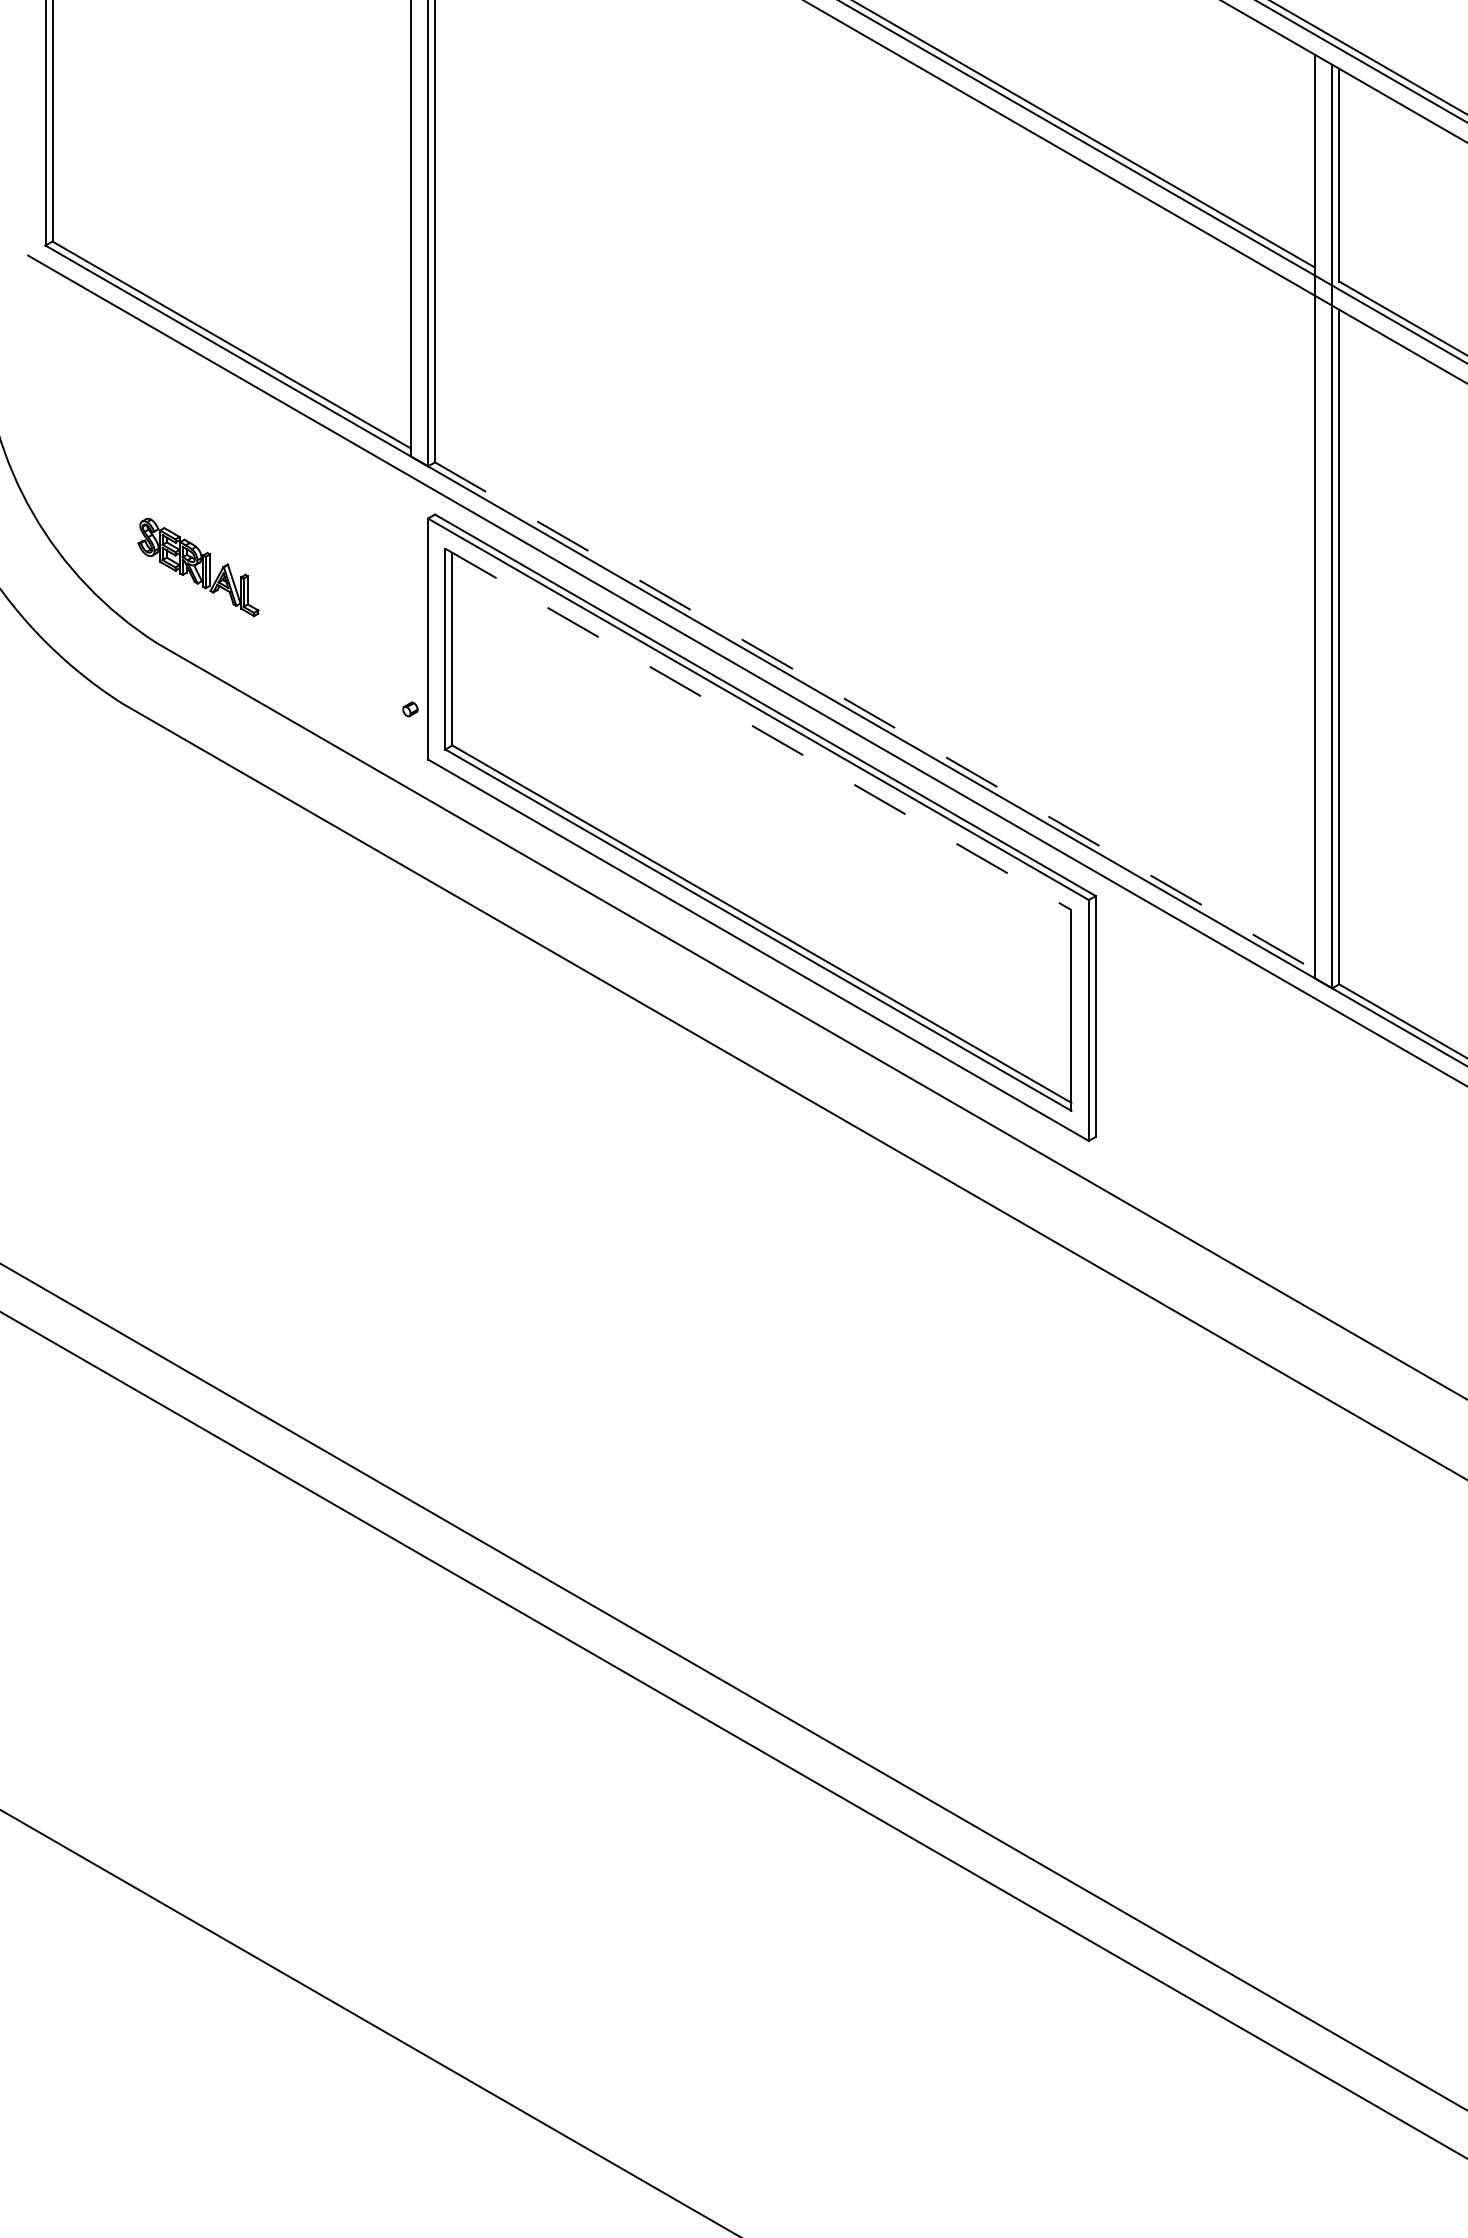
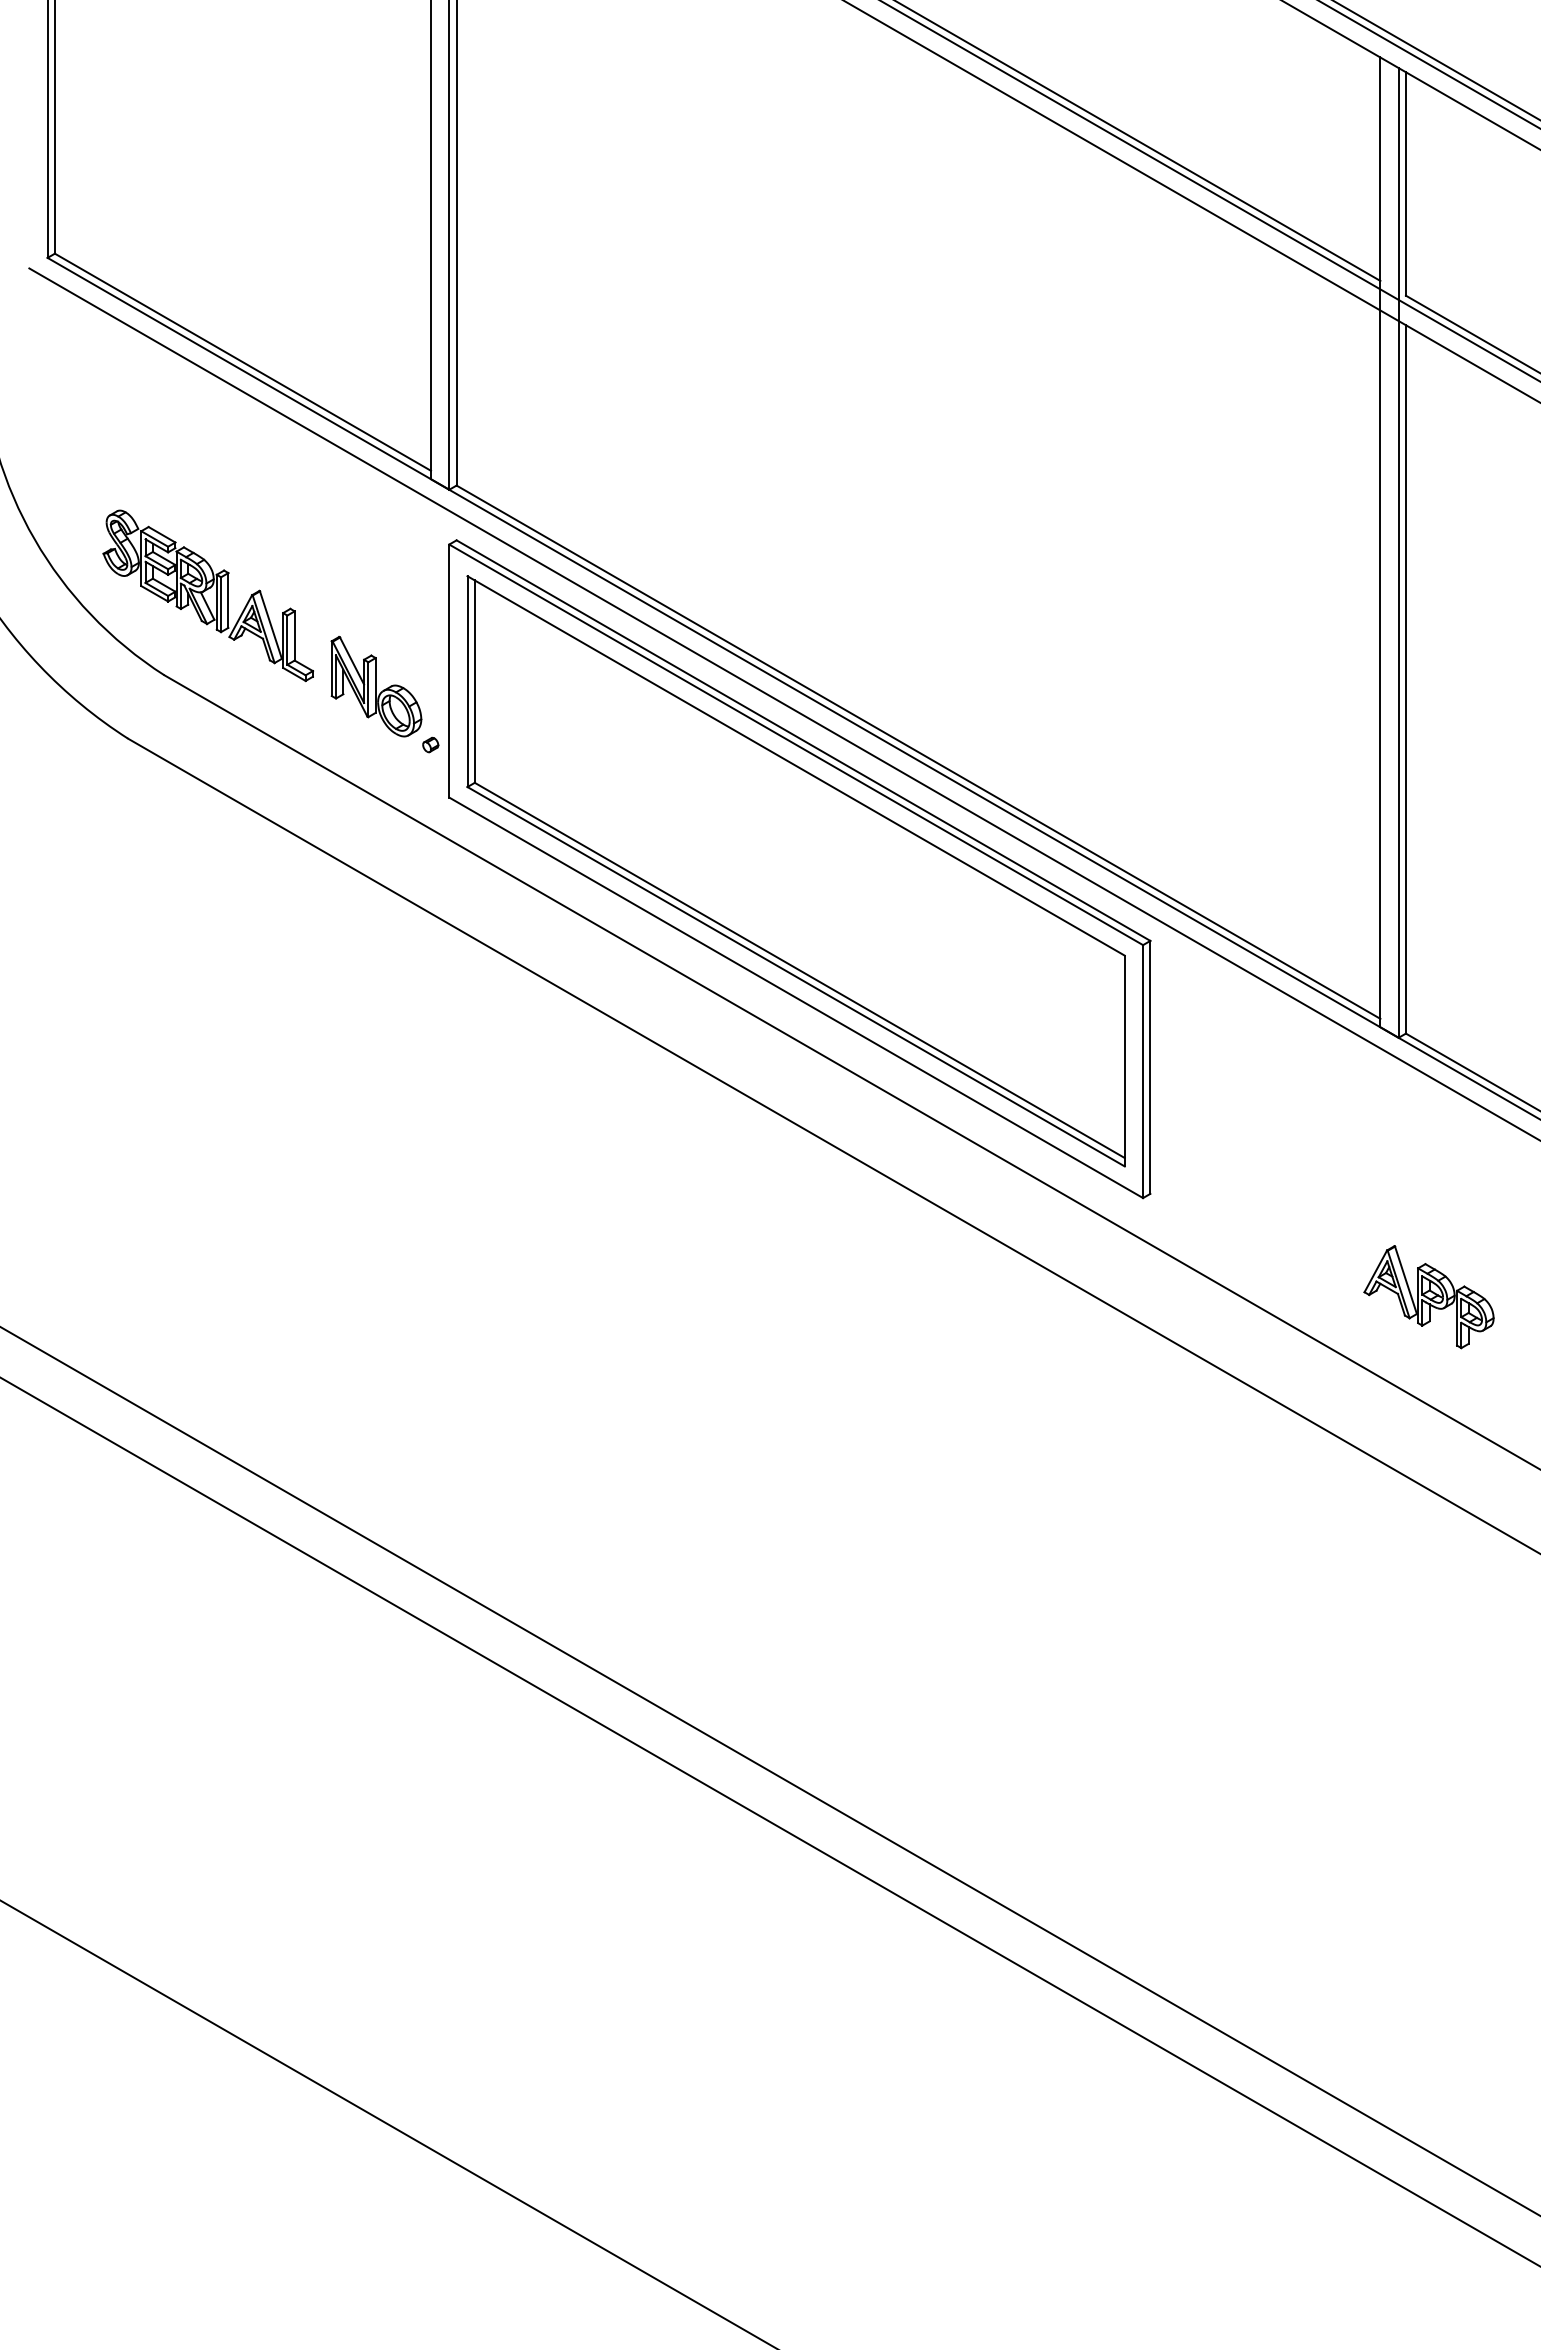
part: (197, 567) -> (207, 595), size x1.67
part: (358, 653) -> (376, 686), added
line: (874, 716) -> (918, 752), dashed -> solid
line: (758, 729) -> (796, 766), dashed -> solid
part: (1360, 1235) -> (1428, 1297), added

